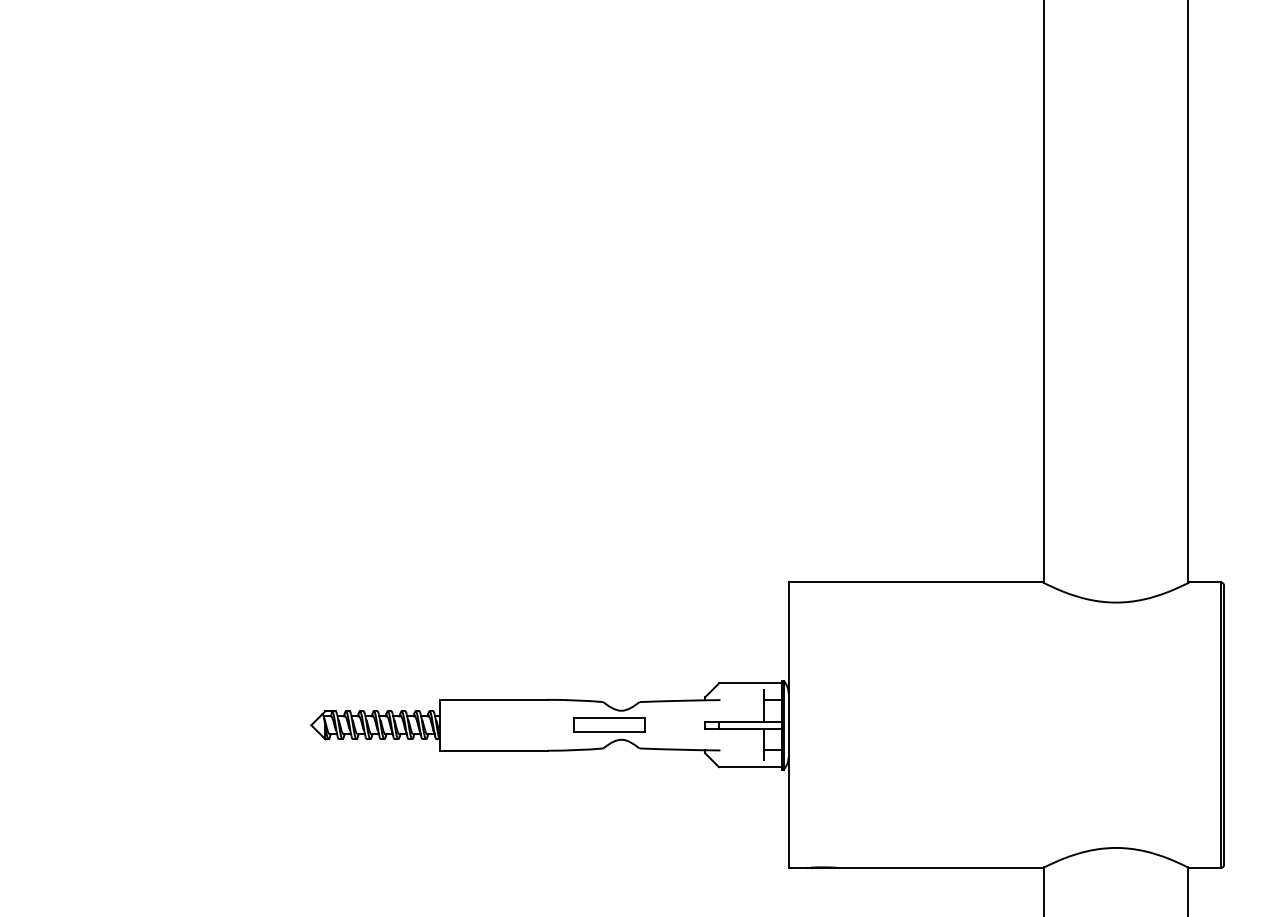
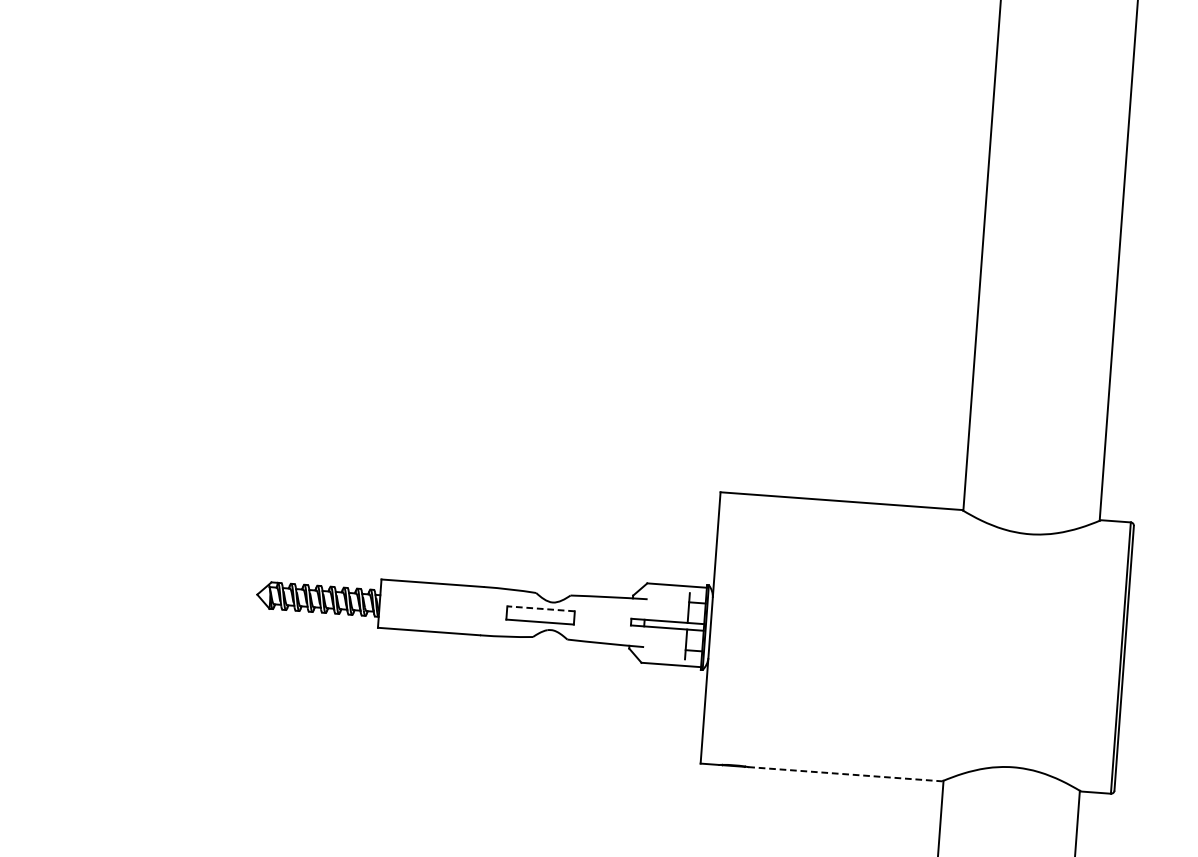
line: (609, 718) -> (540, 609), solid -> dashed
line: (941, 868) -> (845, 774), solid -> dashed

